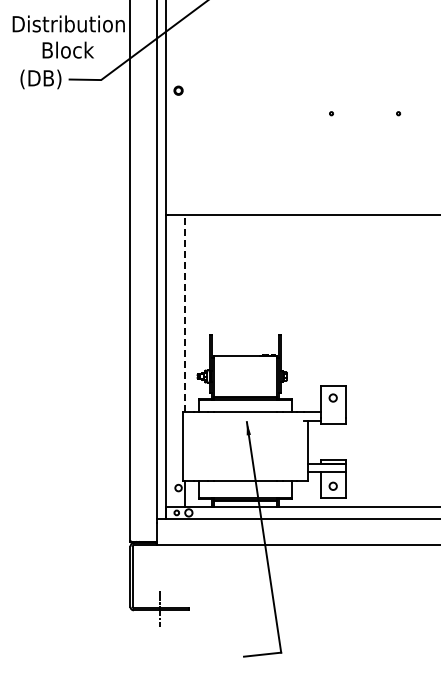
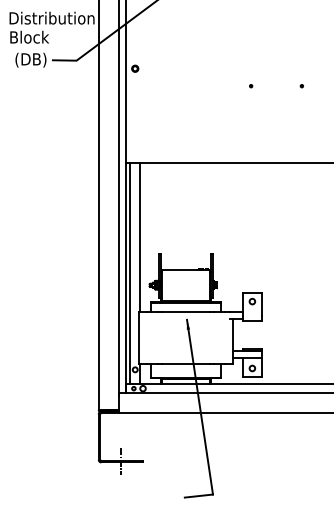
text: (67, 49) -> (29, 36), moved
line: (184, 313) -> (139, 237), dashed -> solid
line: (171, 360) -> (129, 273), added

